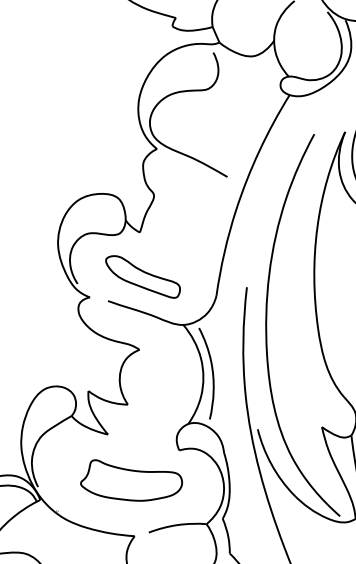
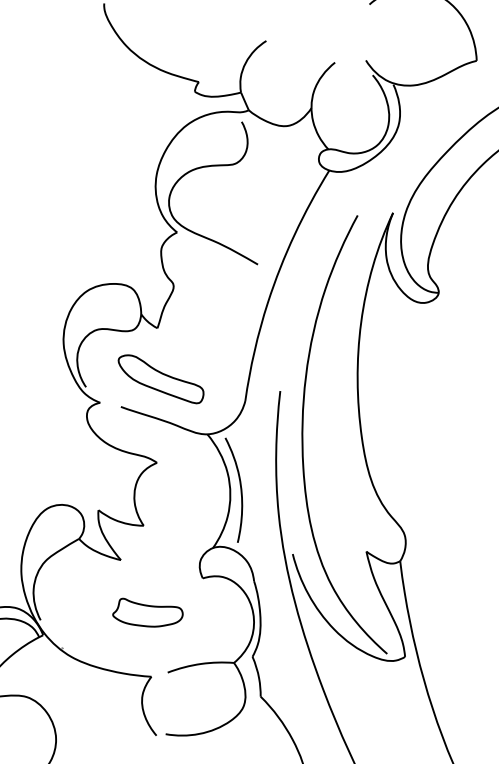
part: (131, 480) -> (147, 612), size x0.6

